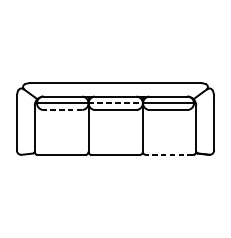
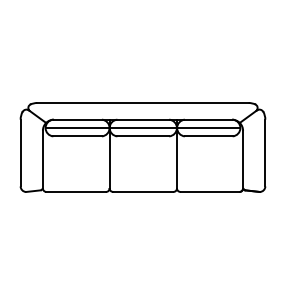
line: (115, 103) -> (143, 128), dashed -> solid
line: (62, 110) -> (77, 136), dashed -> solid
line: (169, 154) -> (209, 191), dashed -> solid

